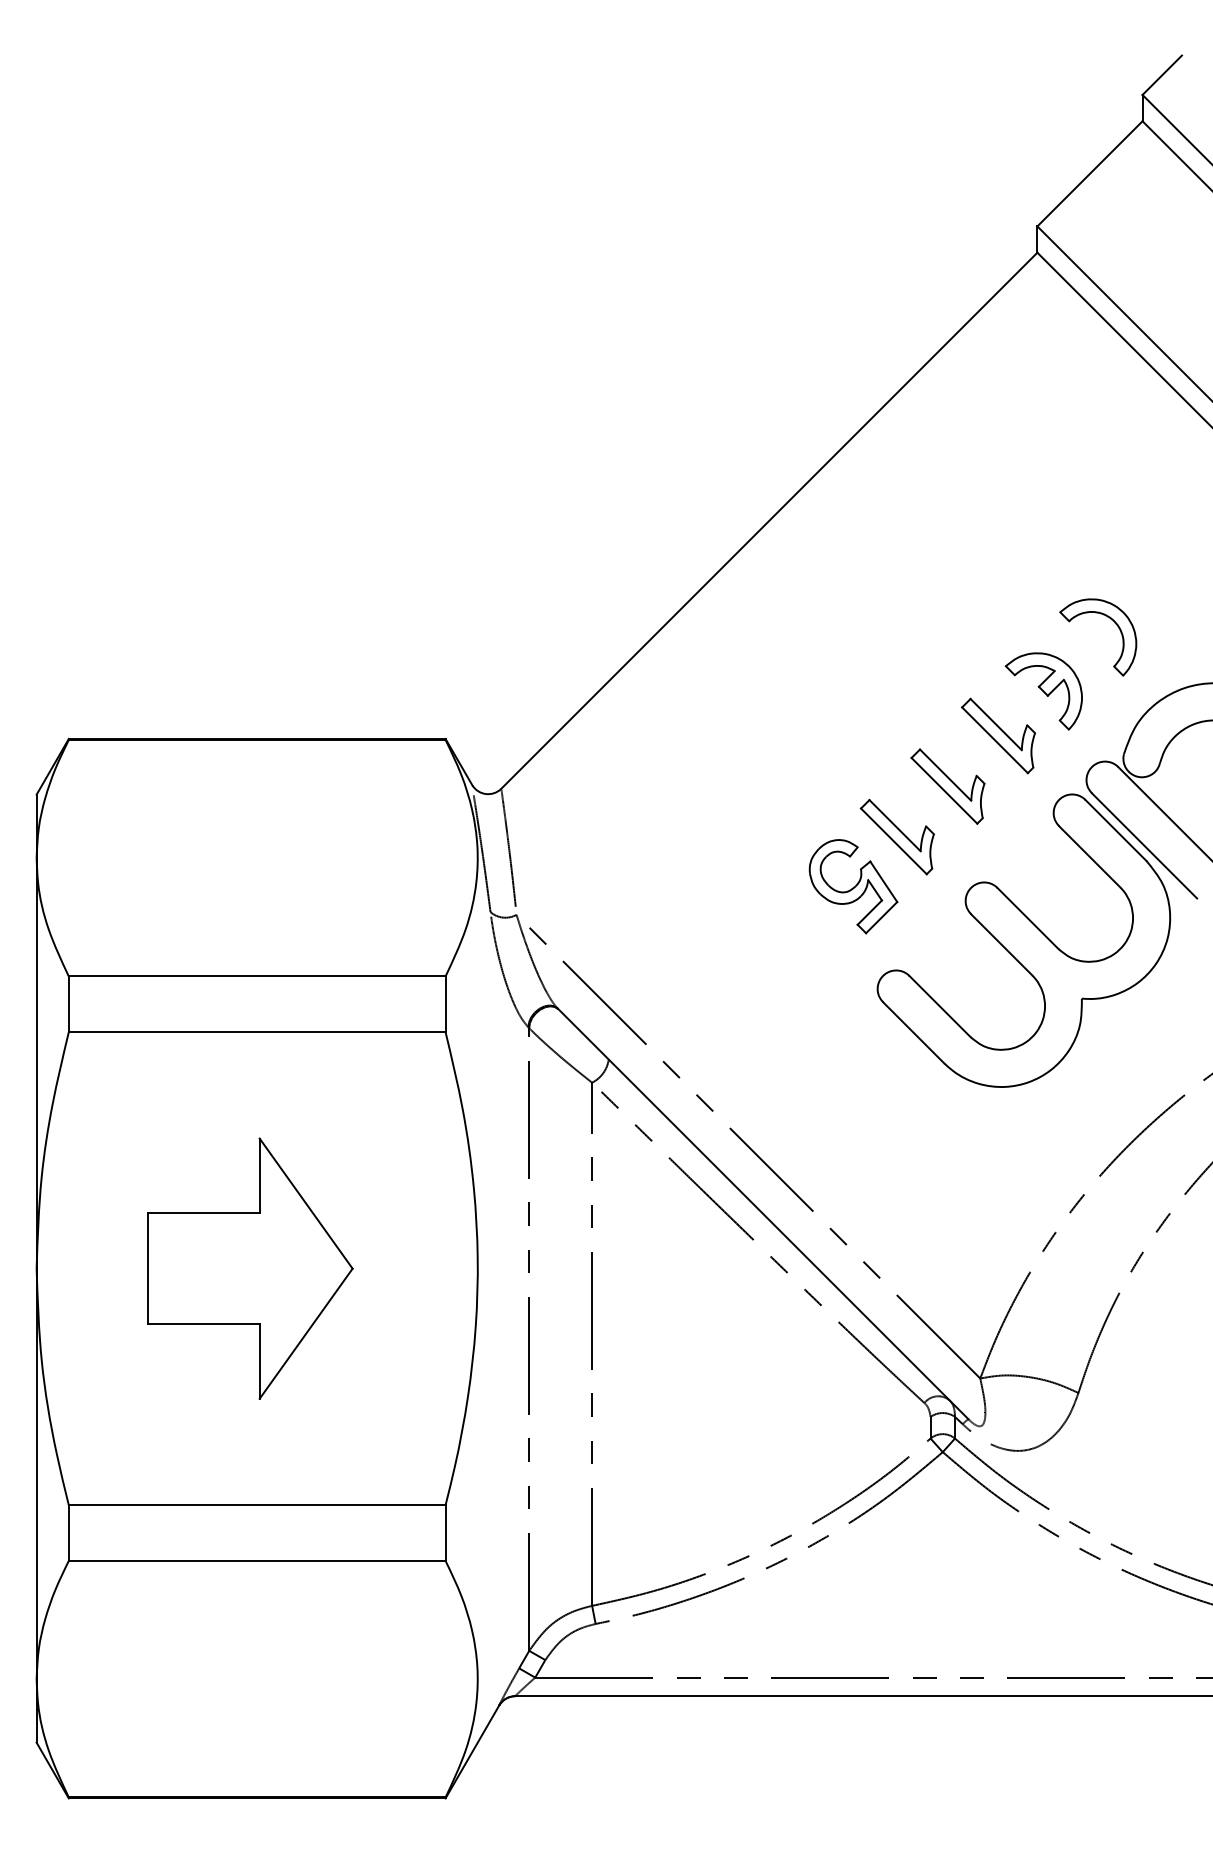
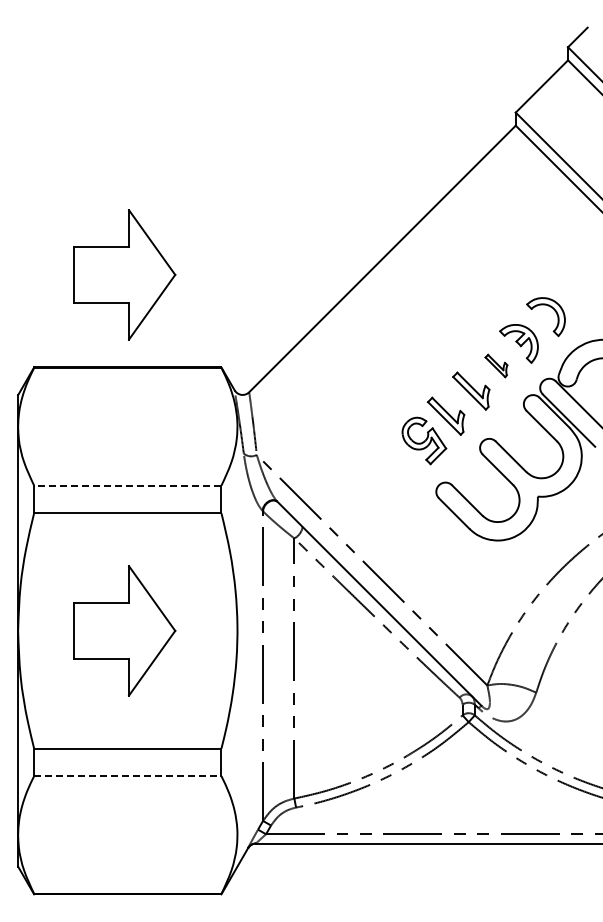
part: (250, 551) -> (124, 274), added
part: (998, 734) -> (496, 365), size x0.6
line: (256, 976) -> (127, 485), solid -> dashed
line: (256, 1561) -> (127, 776), solid -> dashed

